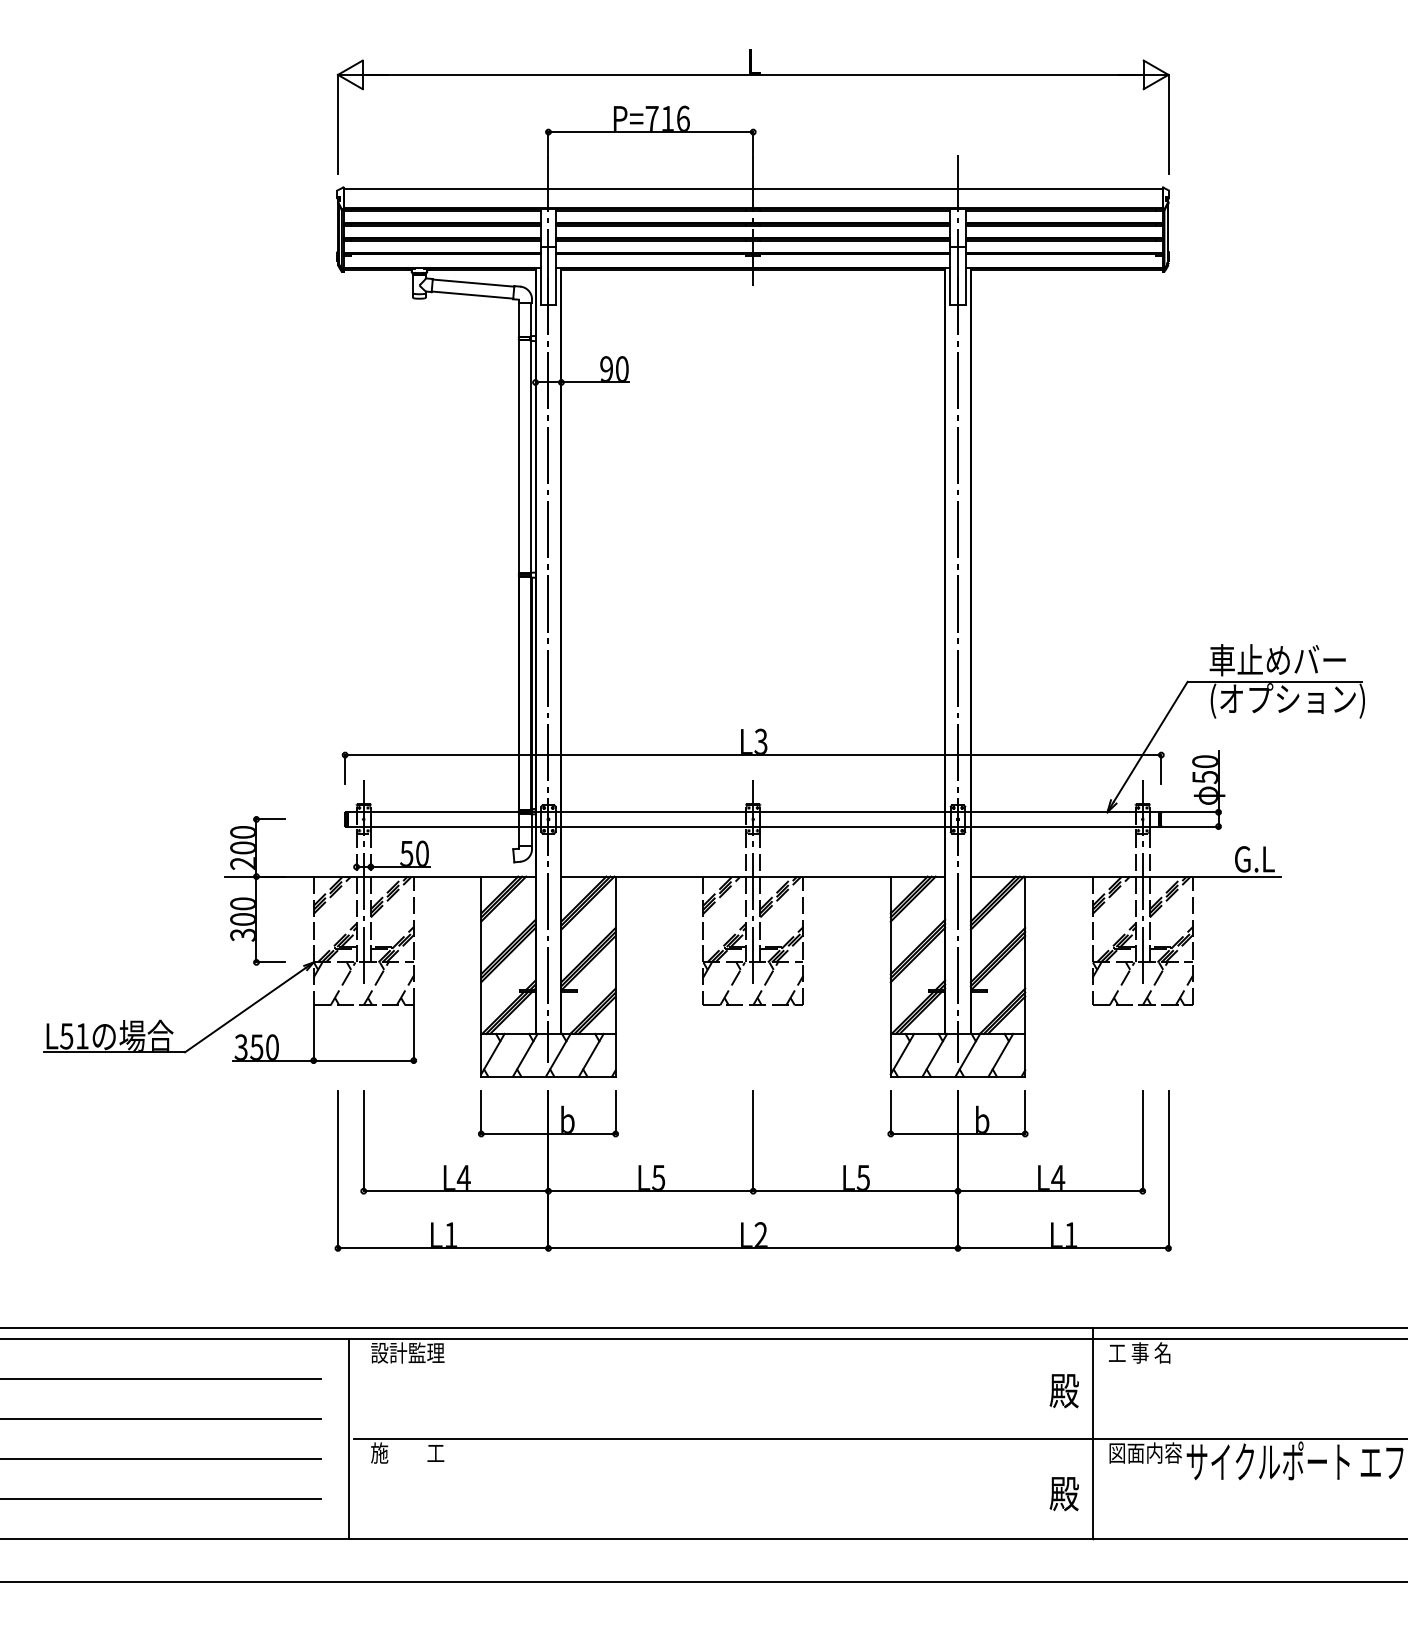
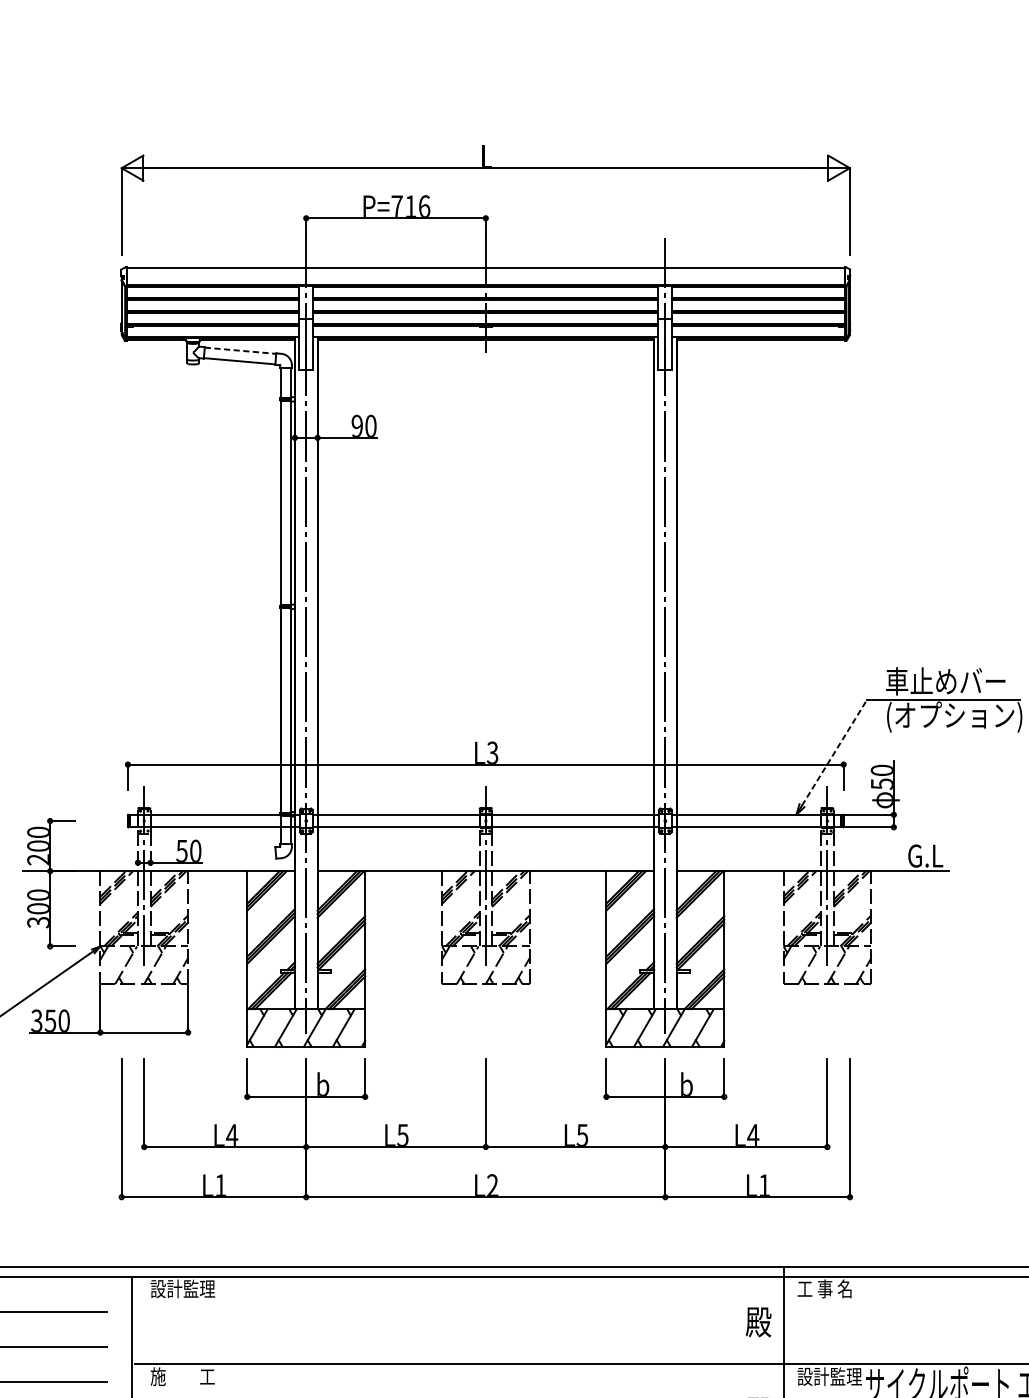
line: (473, 283) -> (240, 351), solid -> dashed
line: (1150, 741) -> (834, 752), solid -> dashed
text: (1145, 1452) -> (829, 1376), 図面内容 -> 設計監理

